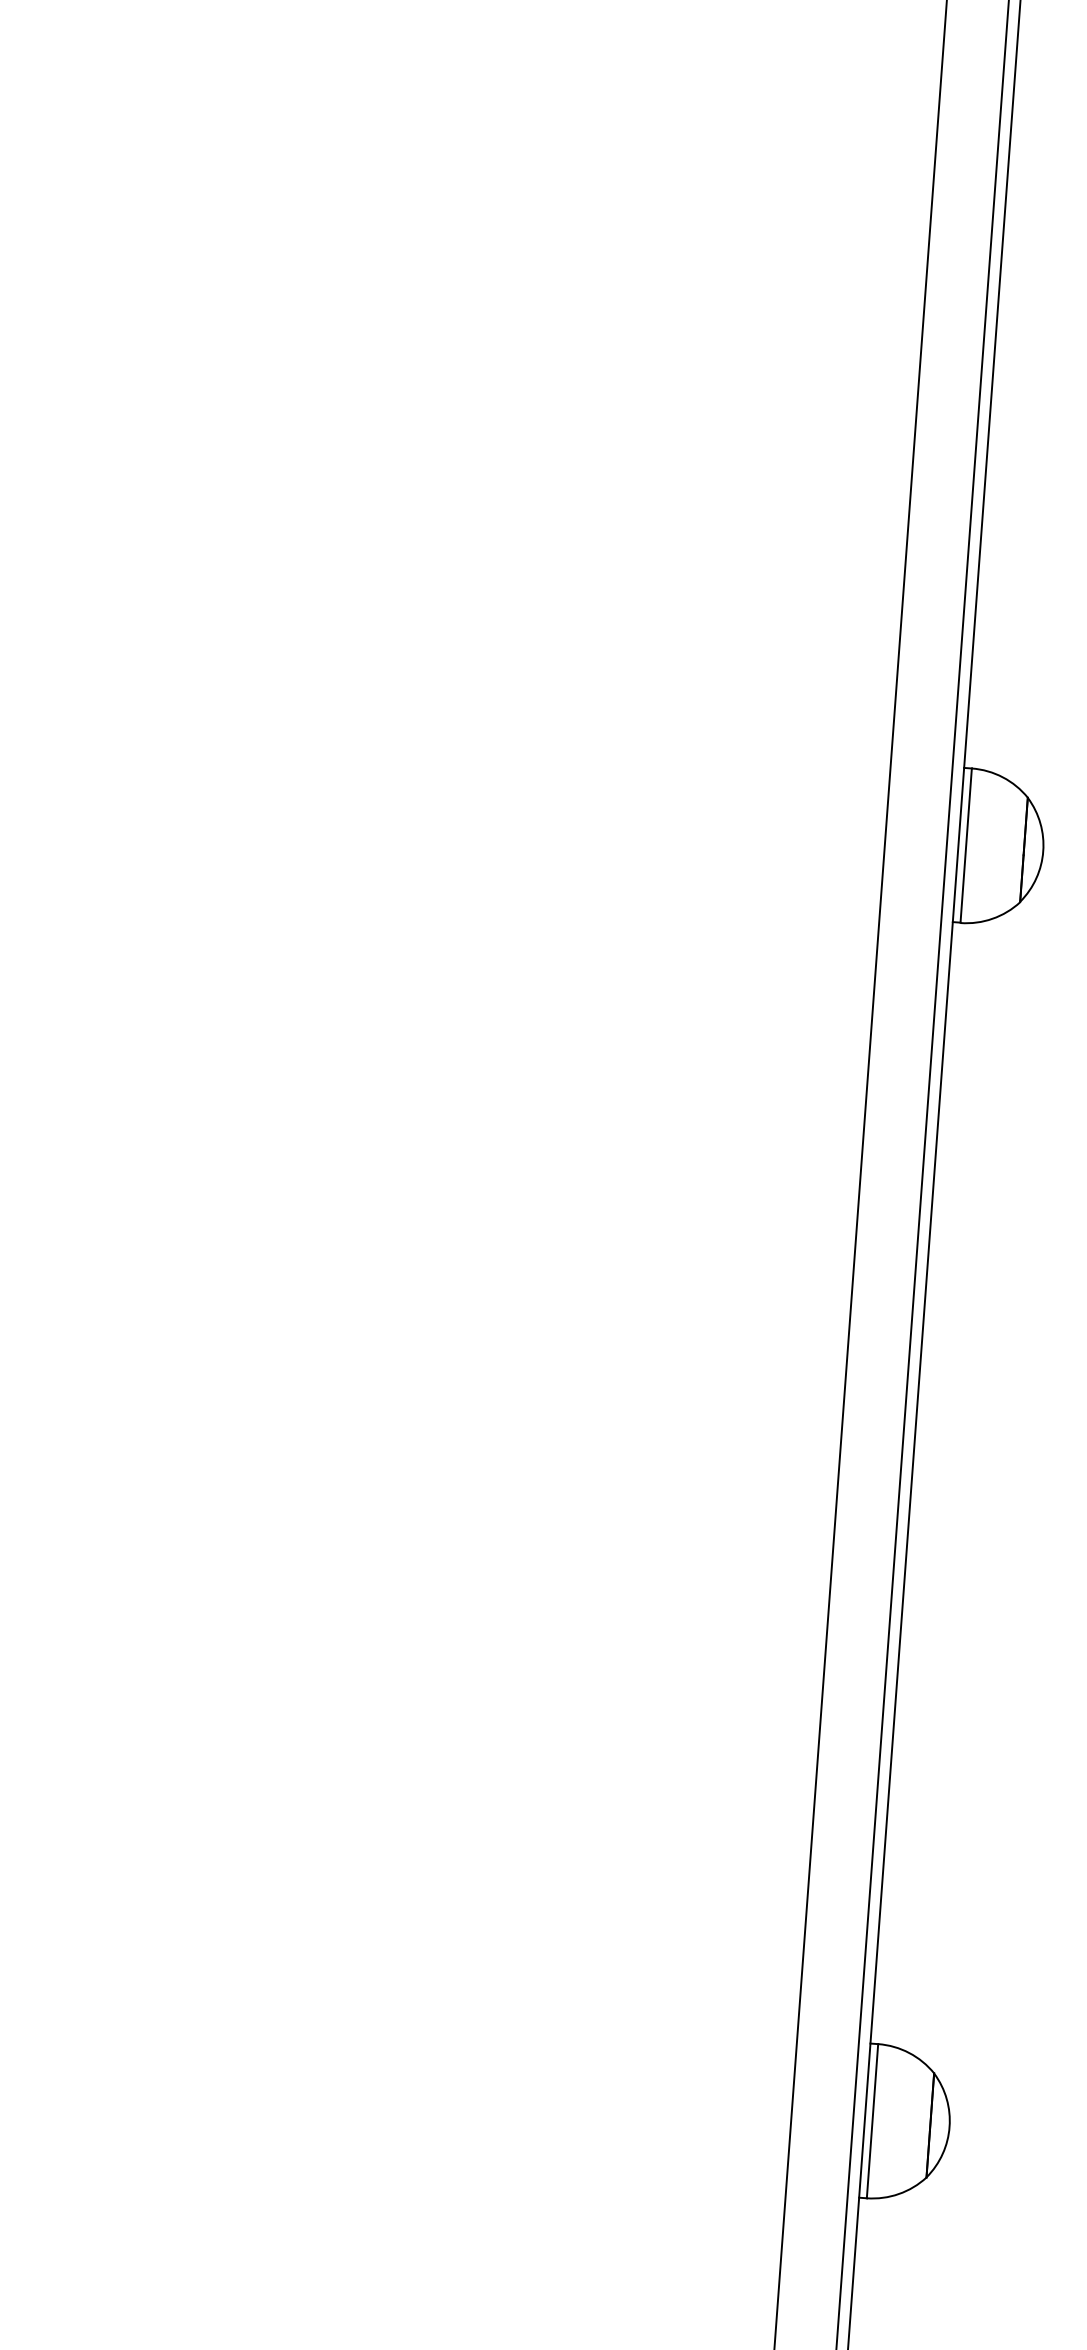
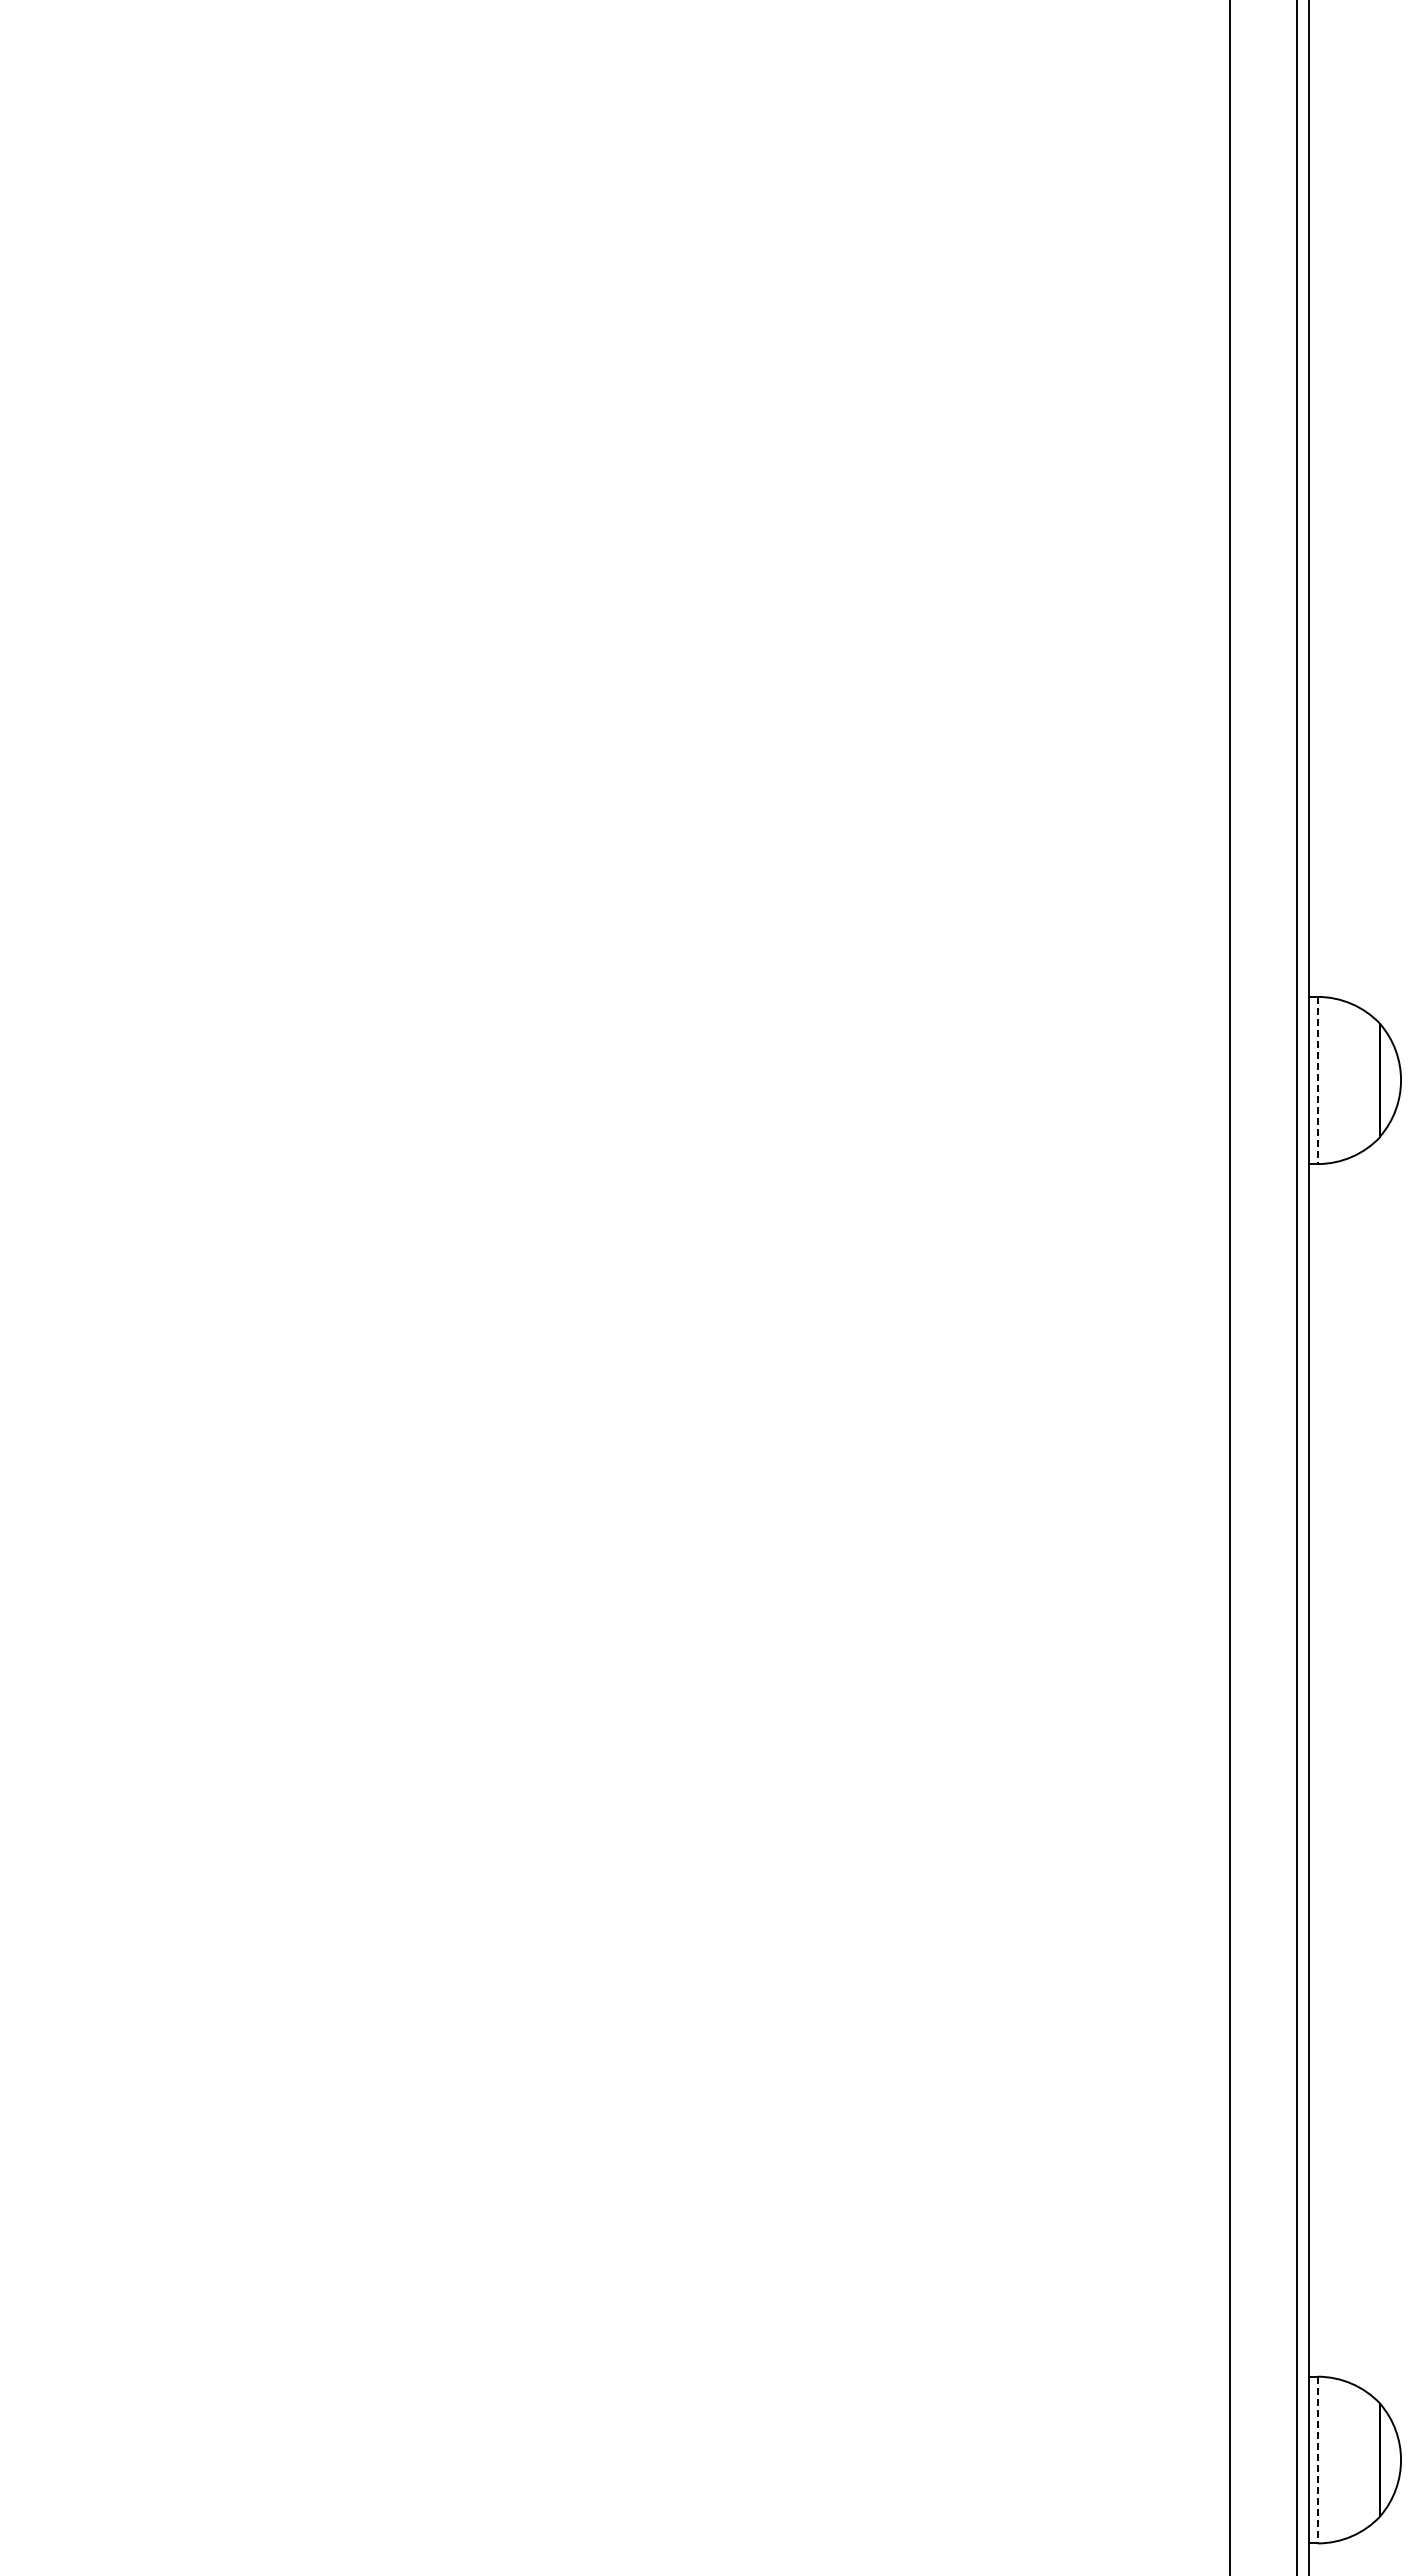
line: (966, 845) -> (1317, 1080), solid -> dashed
line: (872, 2121) -> (1317, 2460), solid -> dashed

